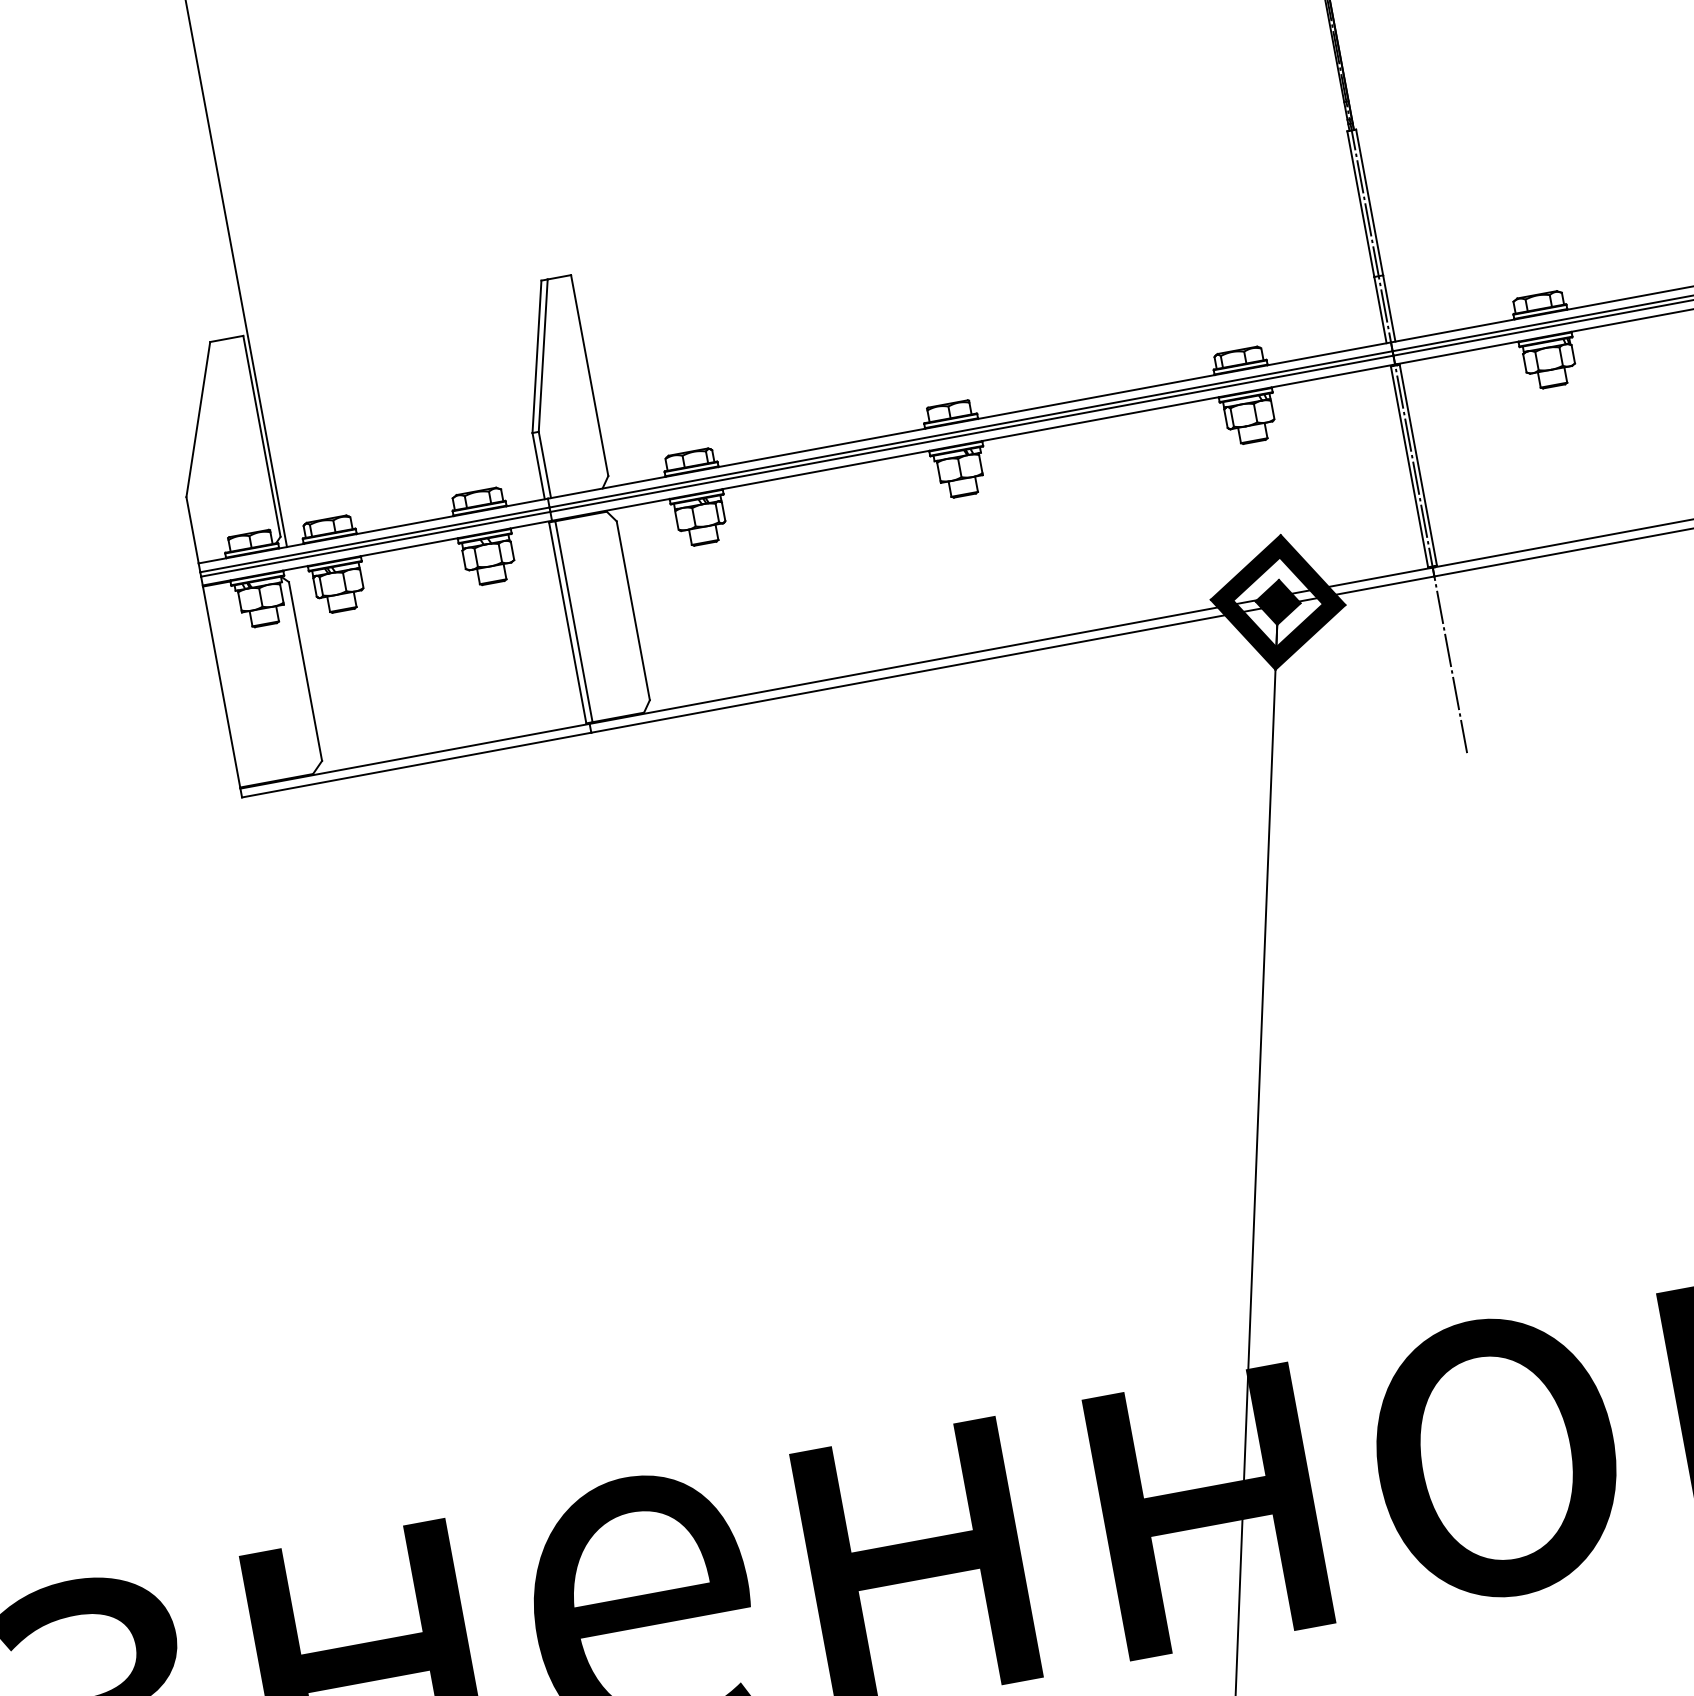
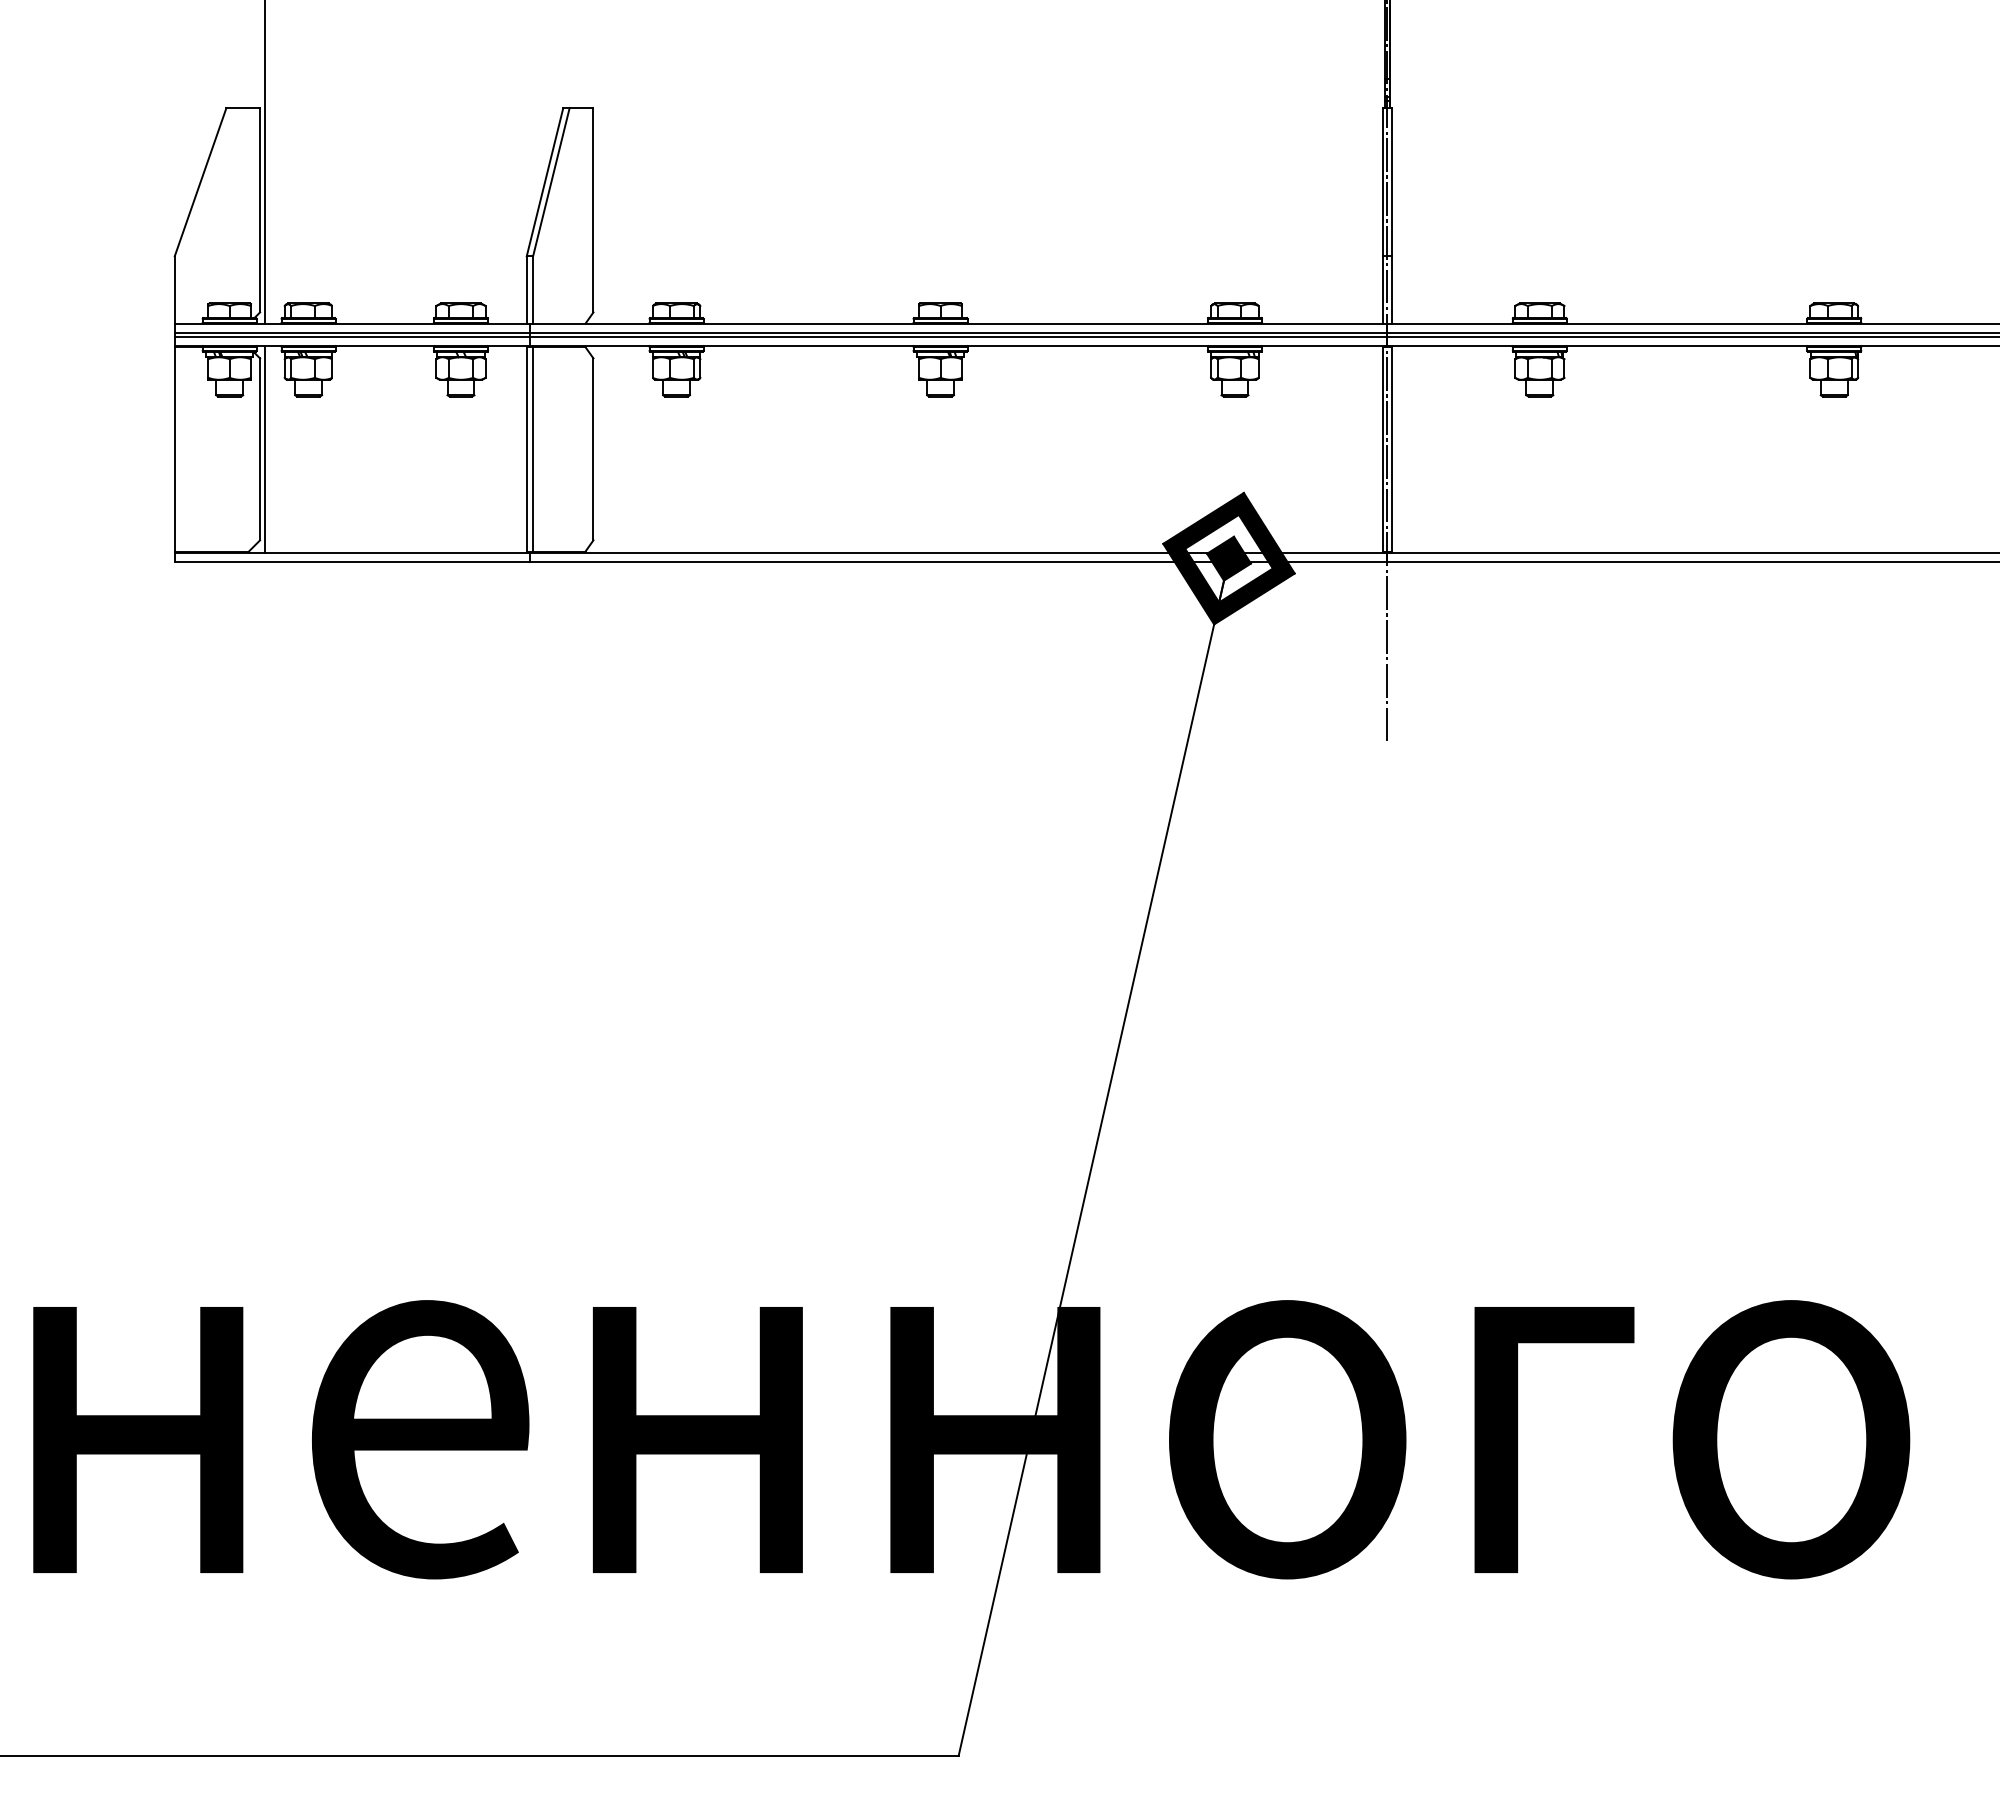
line: (309, 670) -> (264, 449), added

